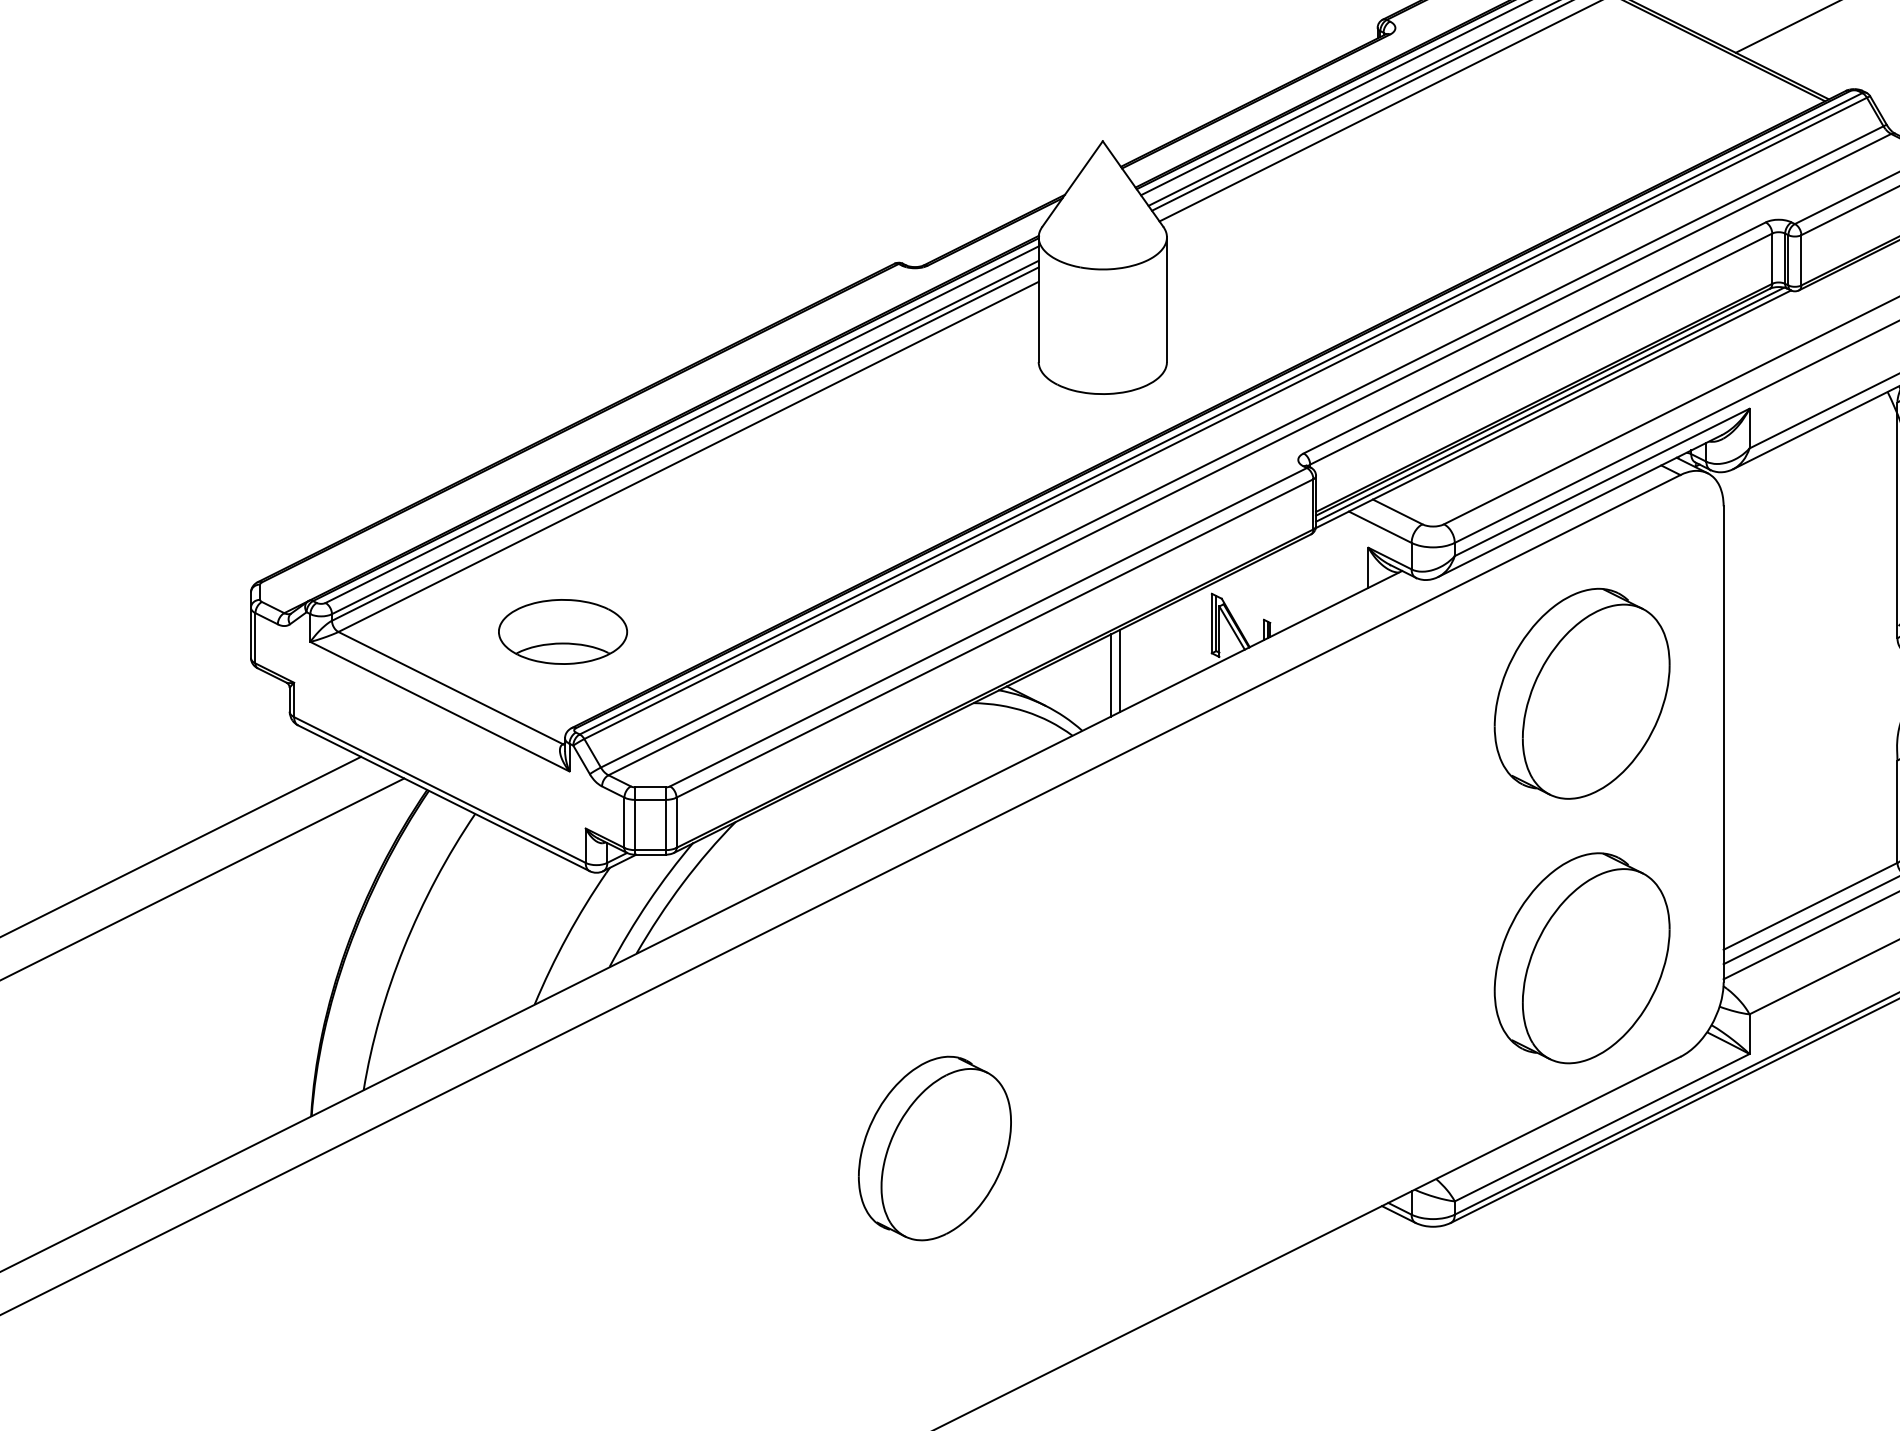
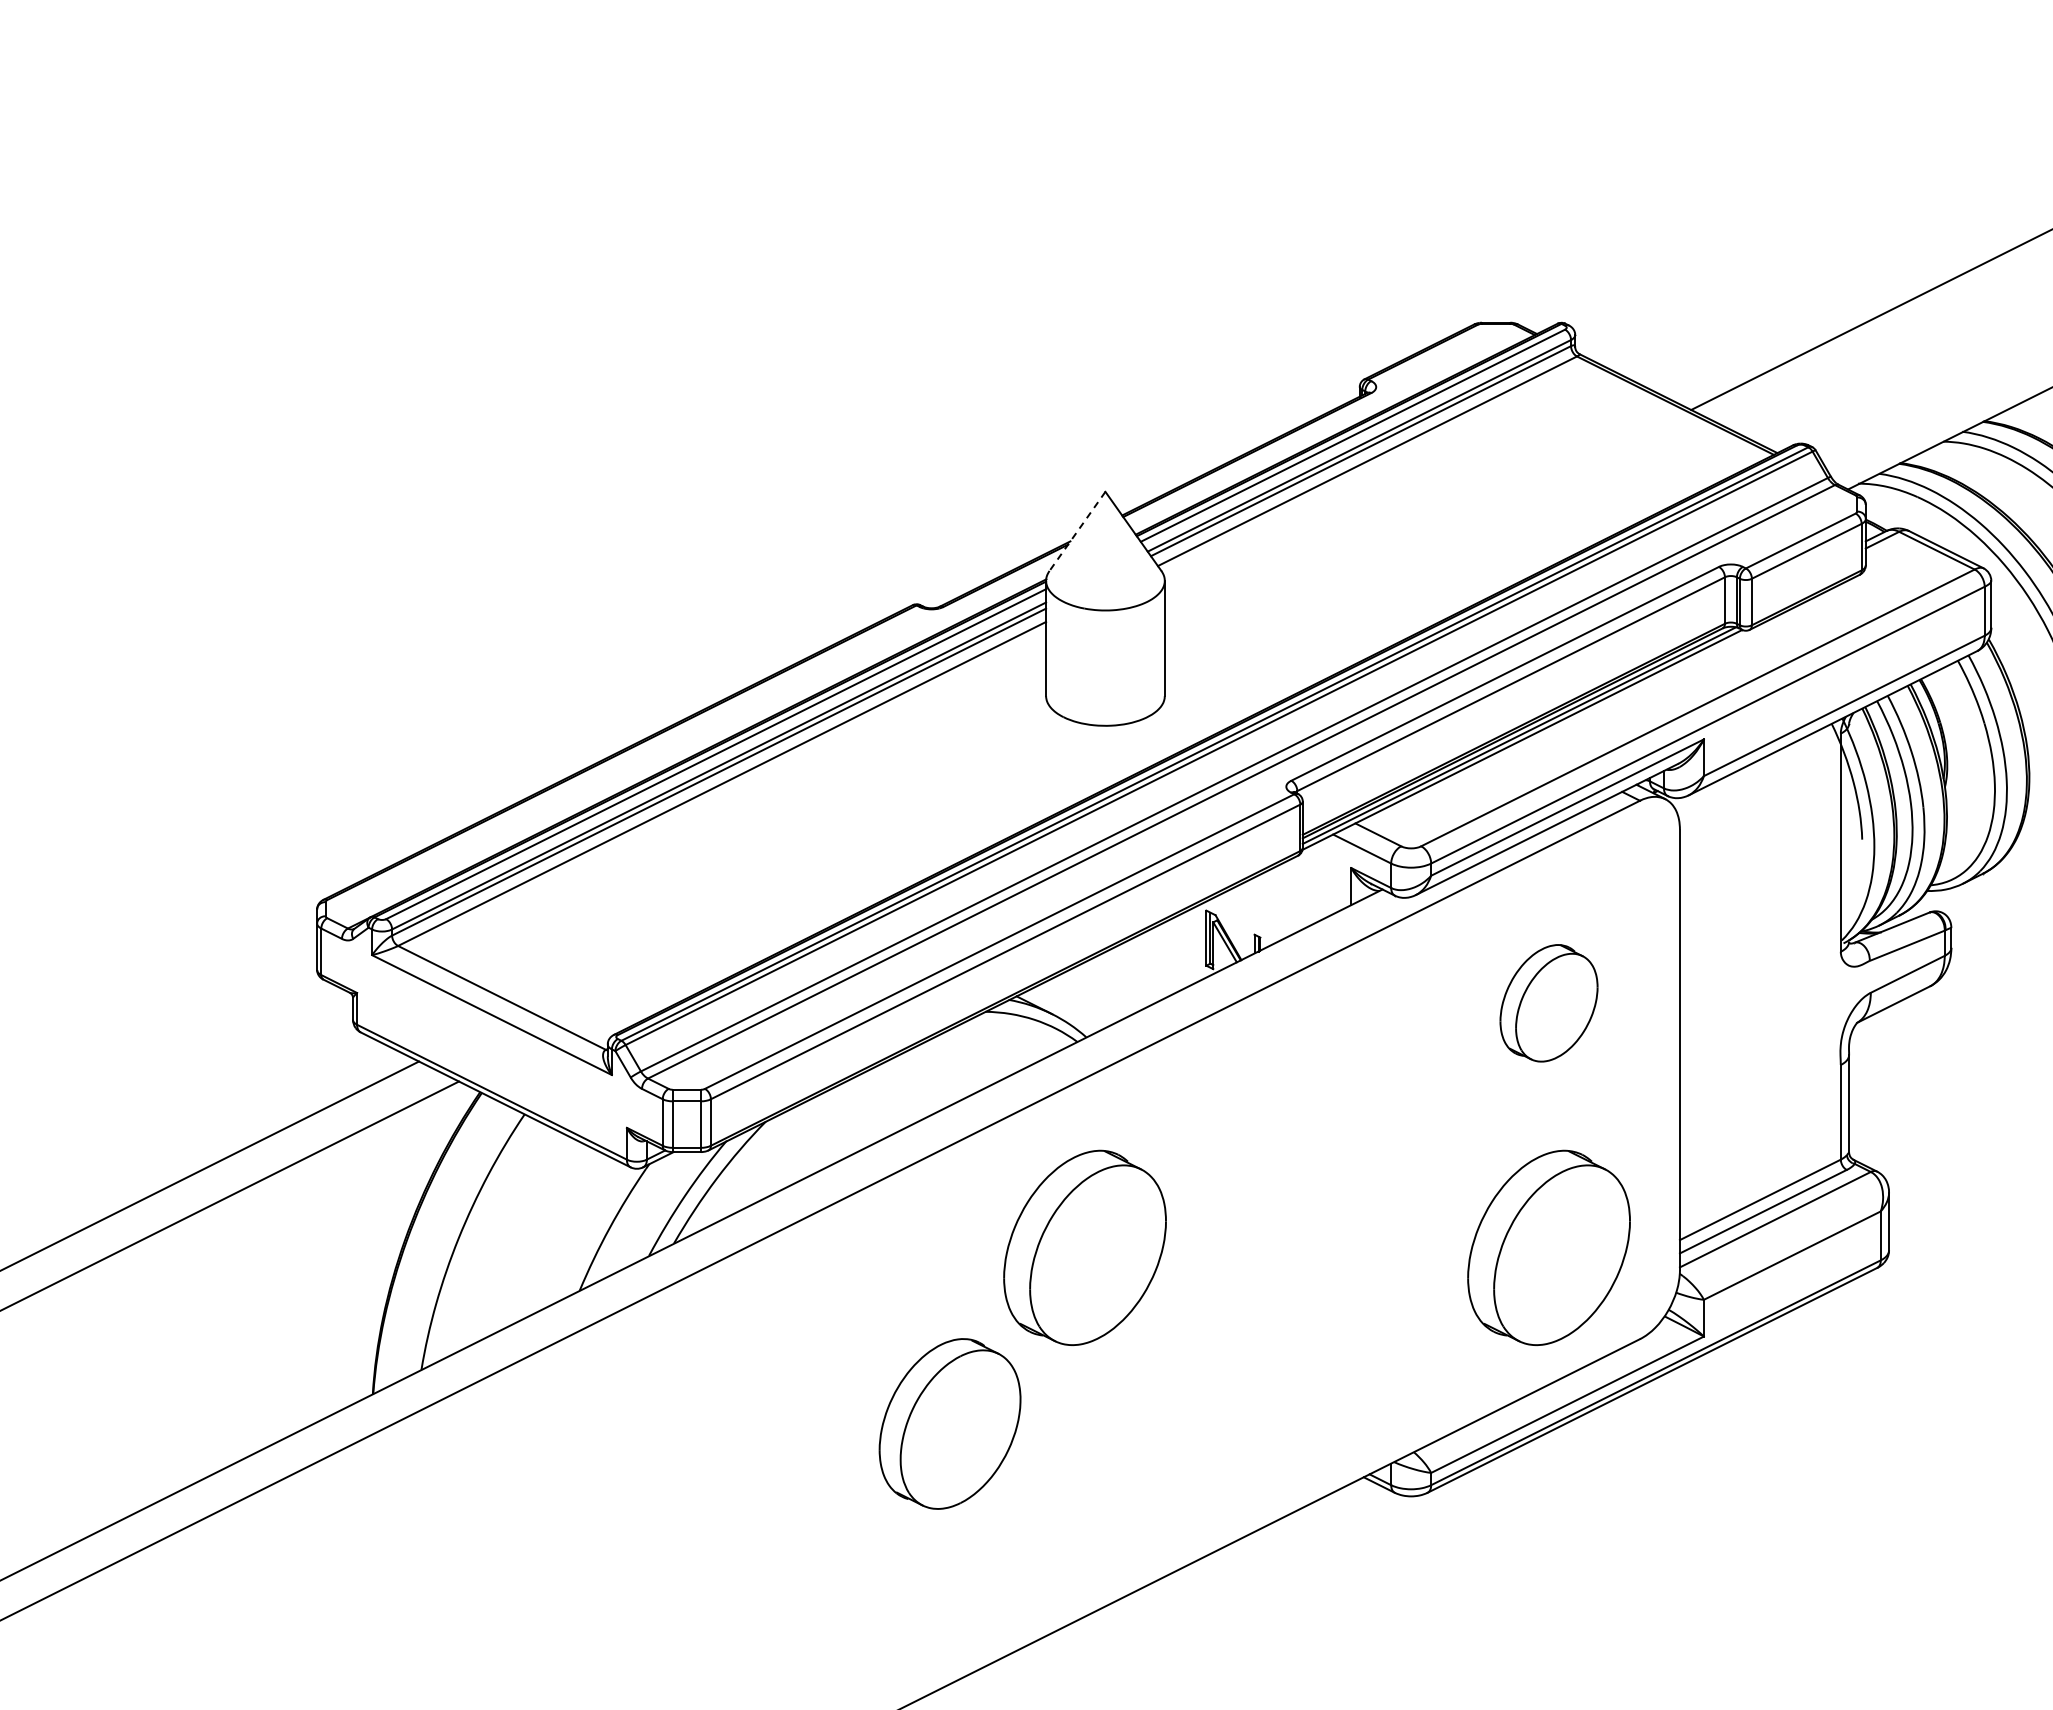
line: (1072, 184) -> (1077, 531), solid -> dashed
part: (562, 631) -> (605, 945), removed
line: (1120, 670) -> (1121, 981), removed
line: (1111, 675) -> (1113, 986), removed
part: (1581, 694) -> (1548, 1003), size x0.6
part: (1080, 957) -> (1084, 1247), added

